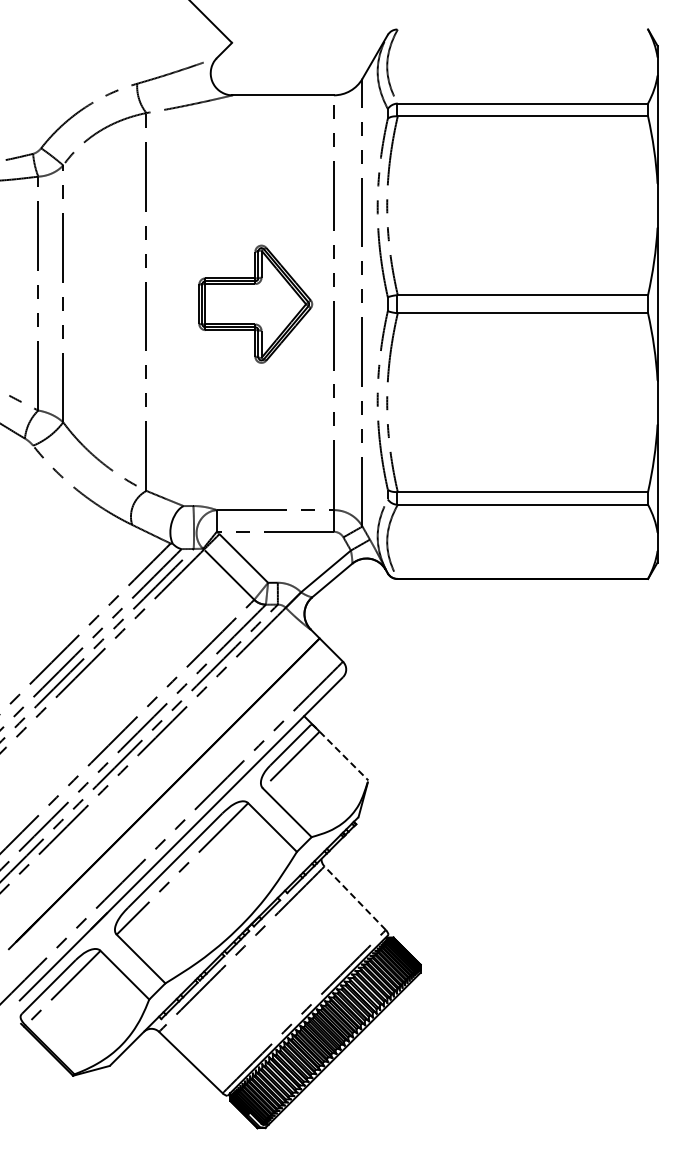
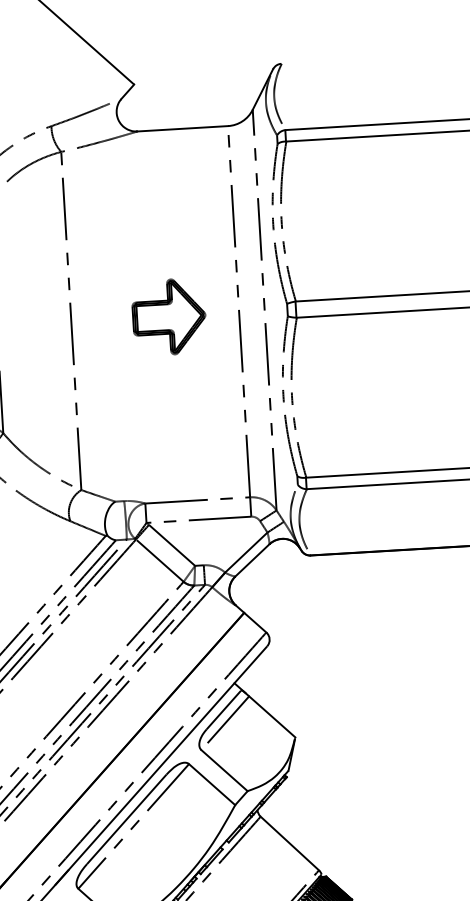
part: (255, 303) -> (168, 316), size x0.71
line: (344, 756) -> (272, 717), dashed -> solid
line: (354, 897) -> (289, 842), dashed -> solid

